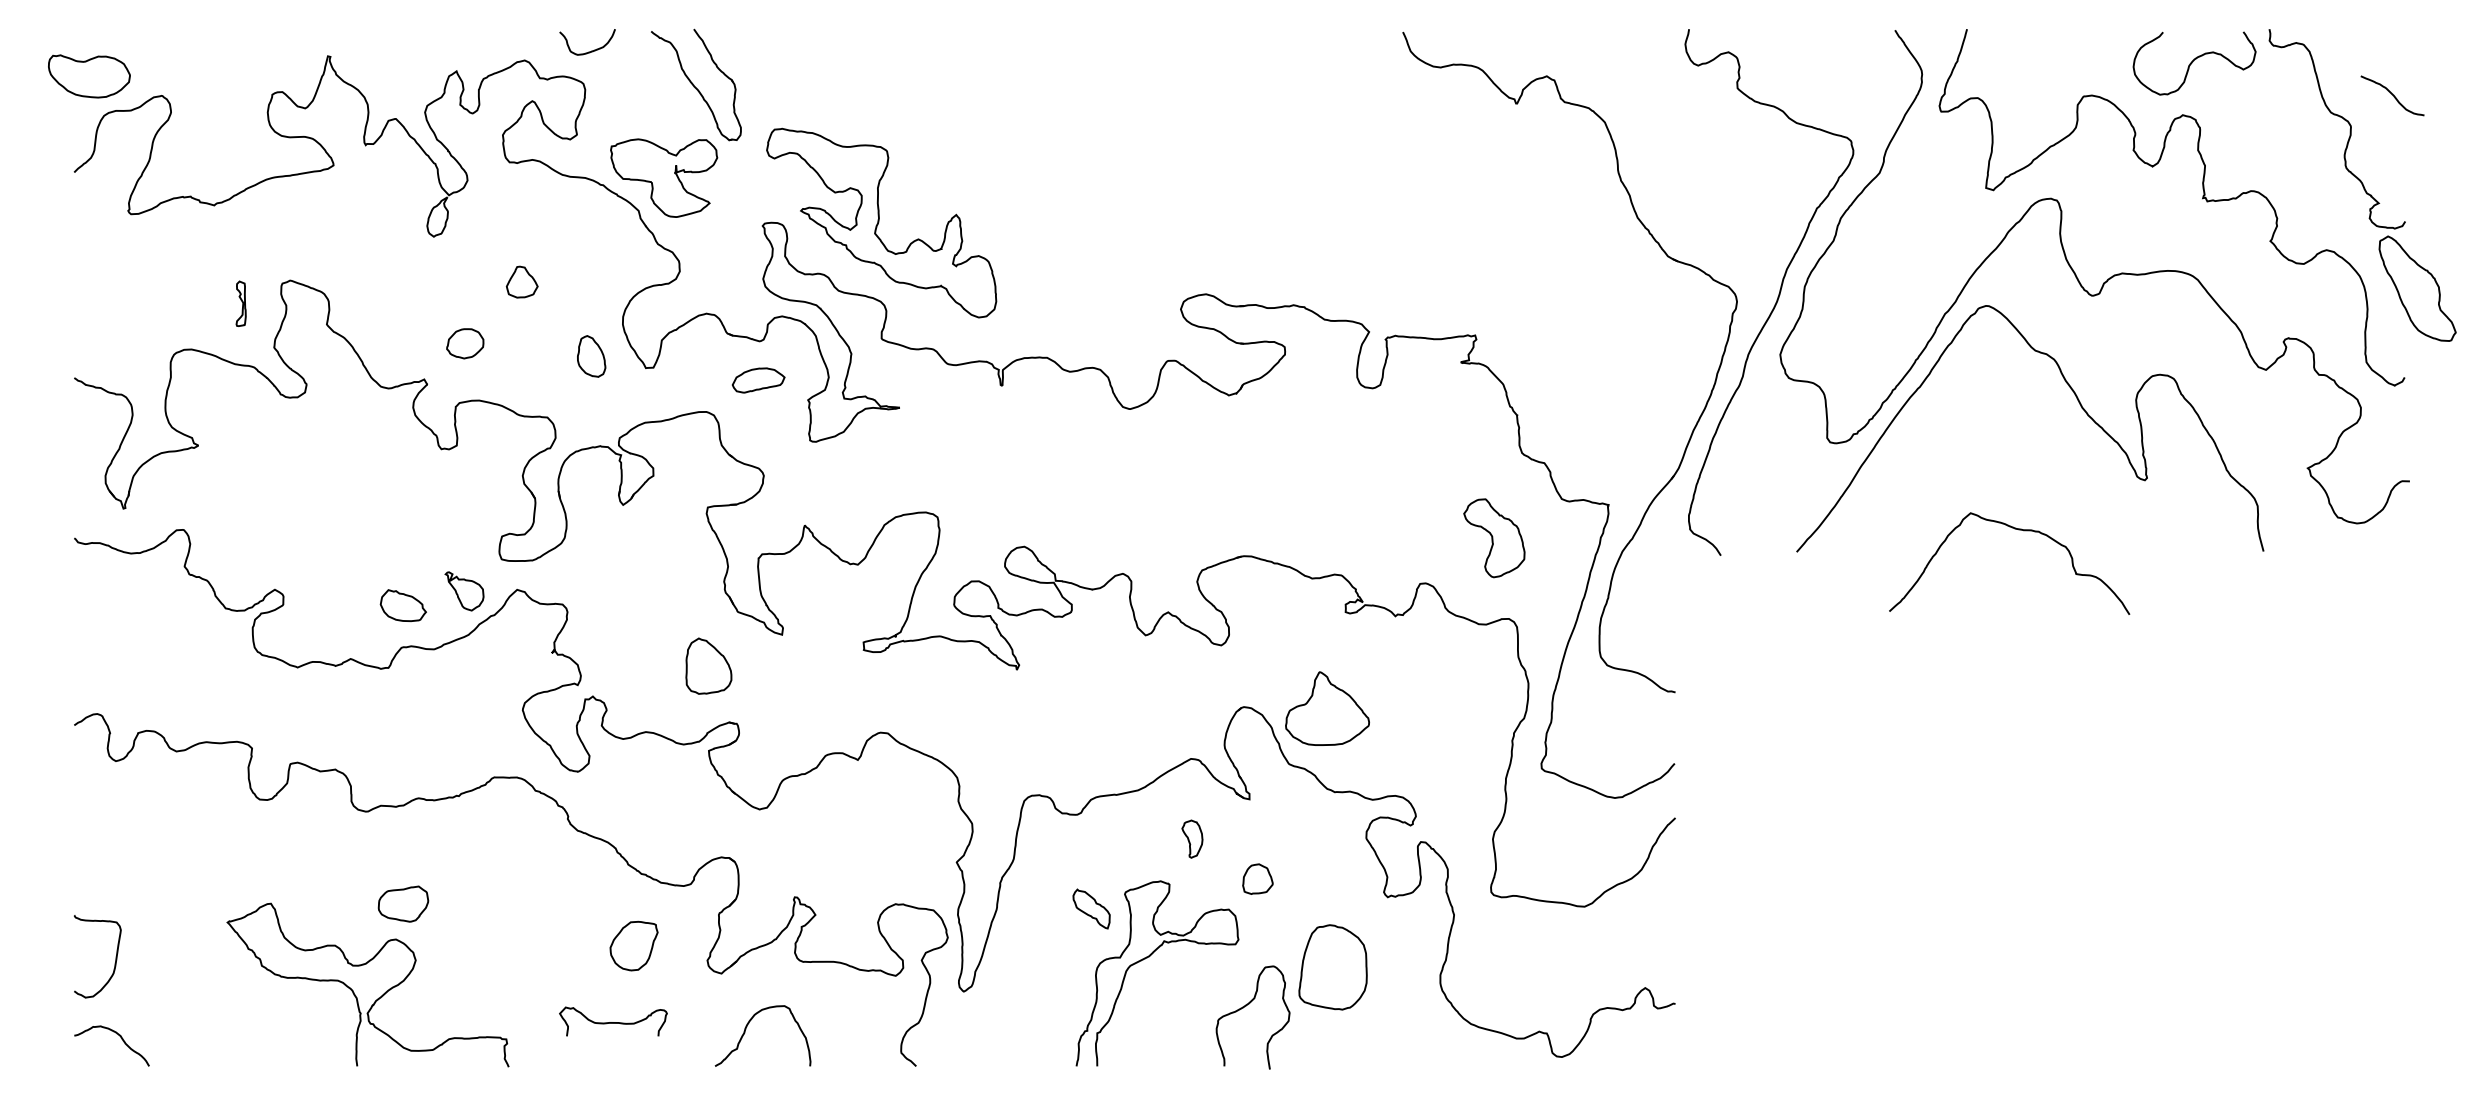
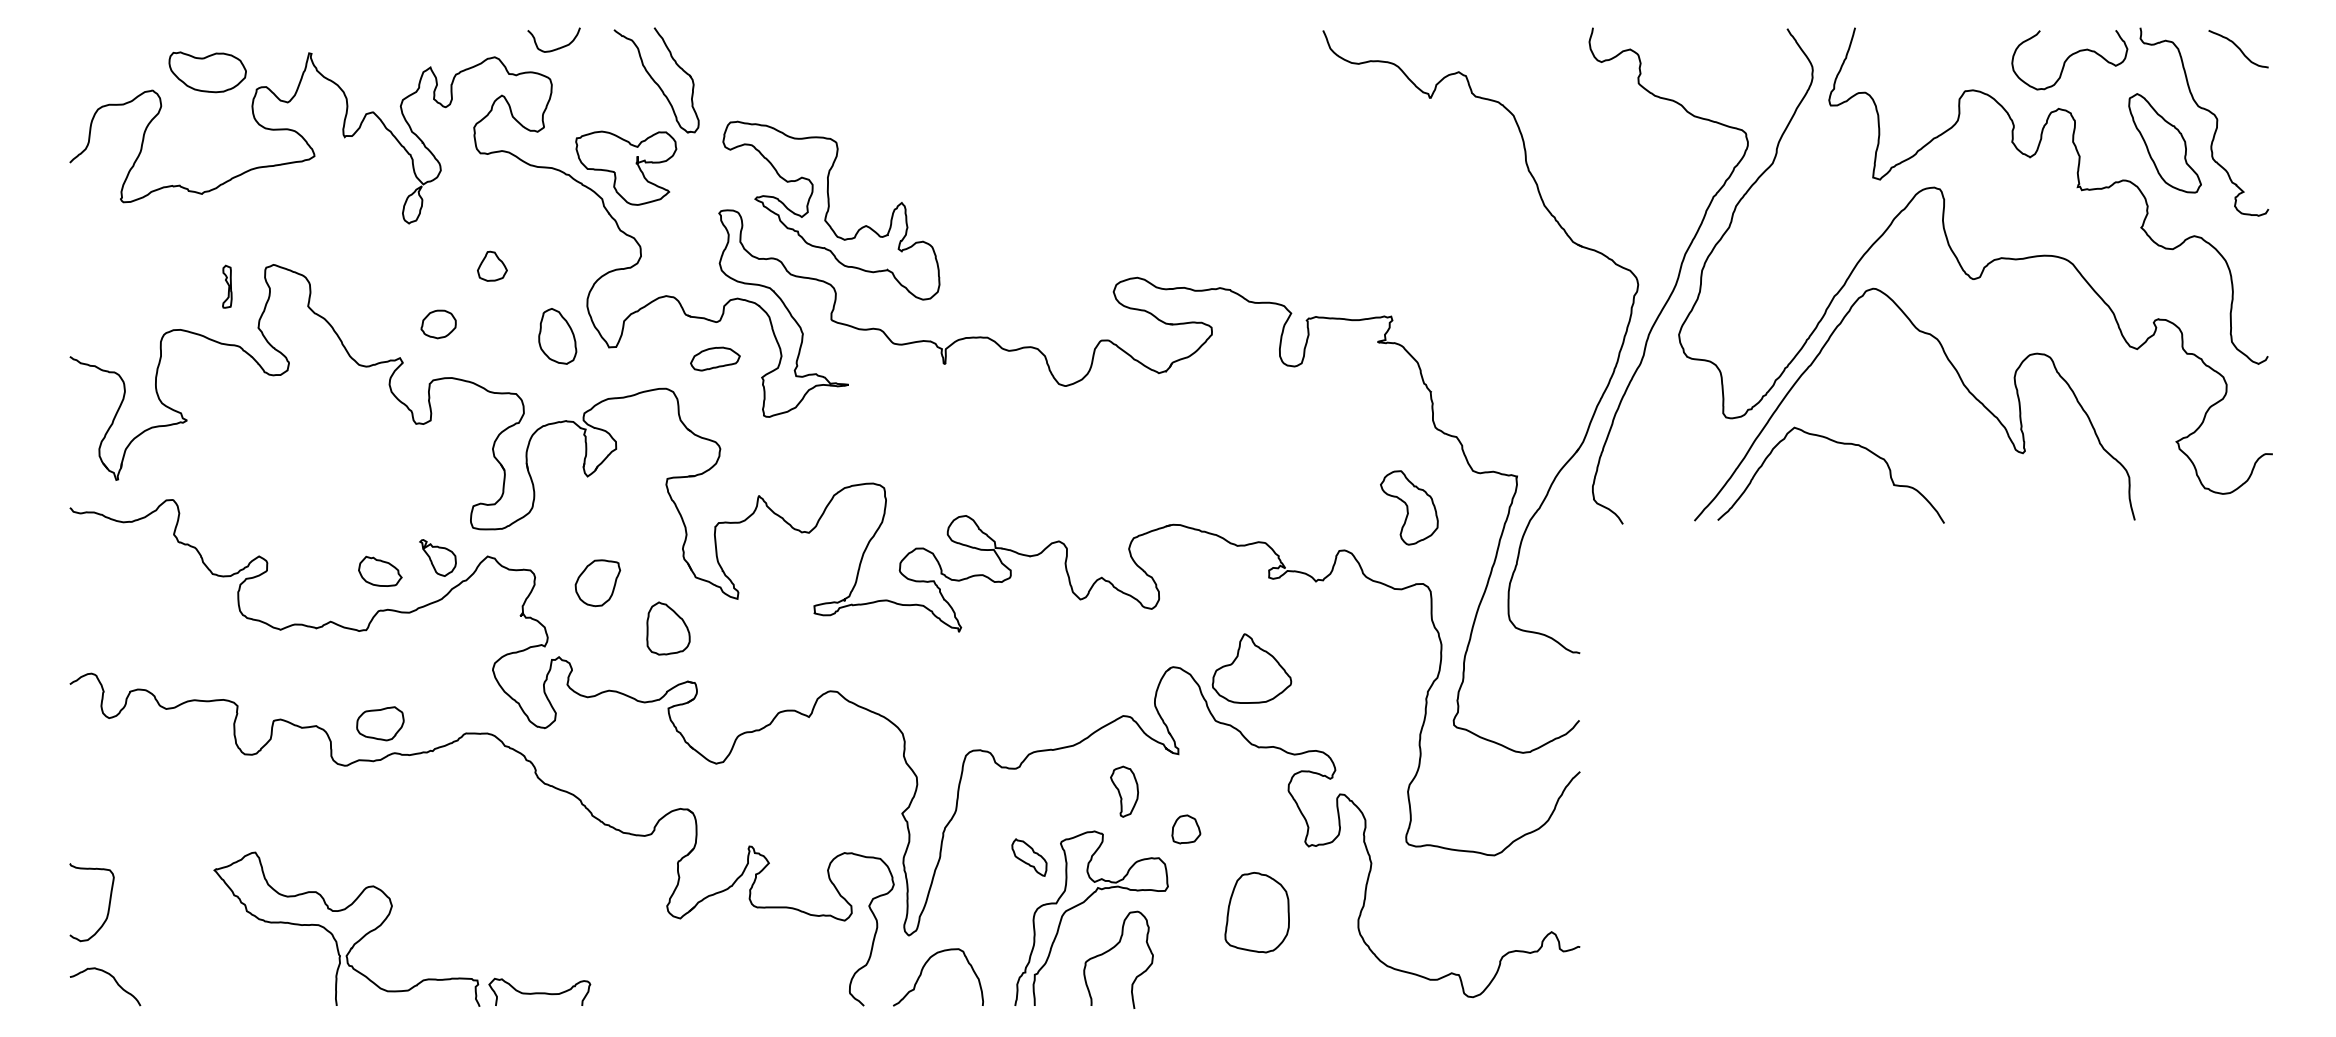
part: (89, 76) -> (207, 72), moved
curve: (2392, 95) -> (2238, 48), moved
part: (2417, 288) -> (2164, 143), moved
part: (591, 356) -> (557, 336), size x1.43
curve: (2018, 530) -> (1839, 443), moved
part: (1192, 838) -> (1124, 791), size x1.43
part: (403, 903) -> (380, 723), moved
part: (633, 945) -> (597, 582), moved
curve: (1246, 1006) -> (1112, 949), moved
curve: (613, 1022) -> (539, 992), moved
curve: (746, 1029) -> (922, 971), moved

